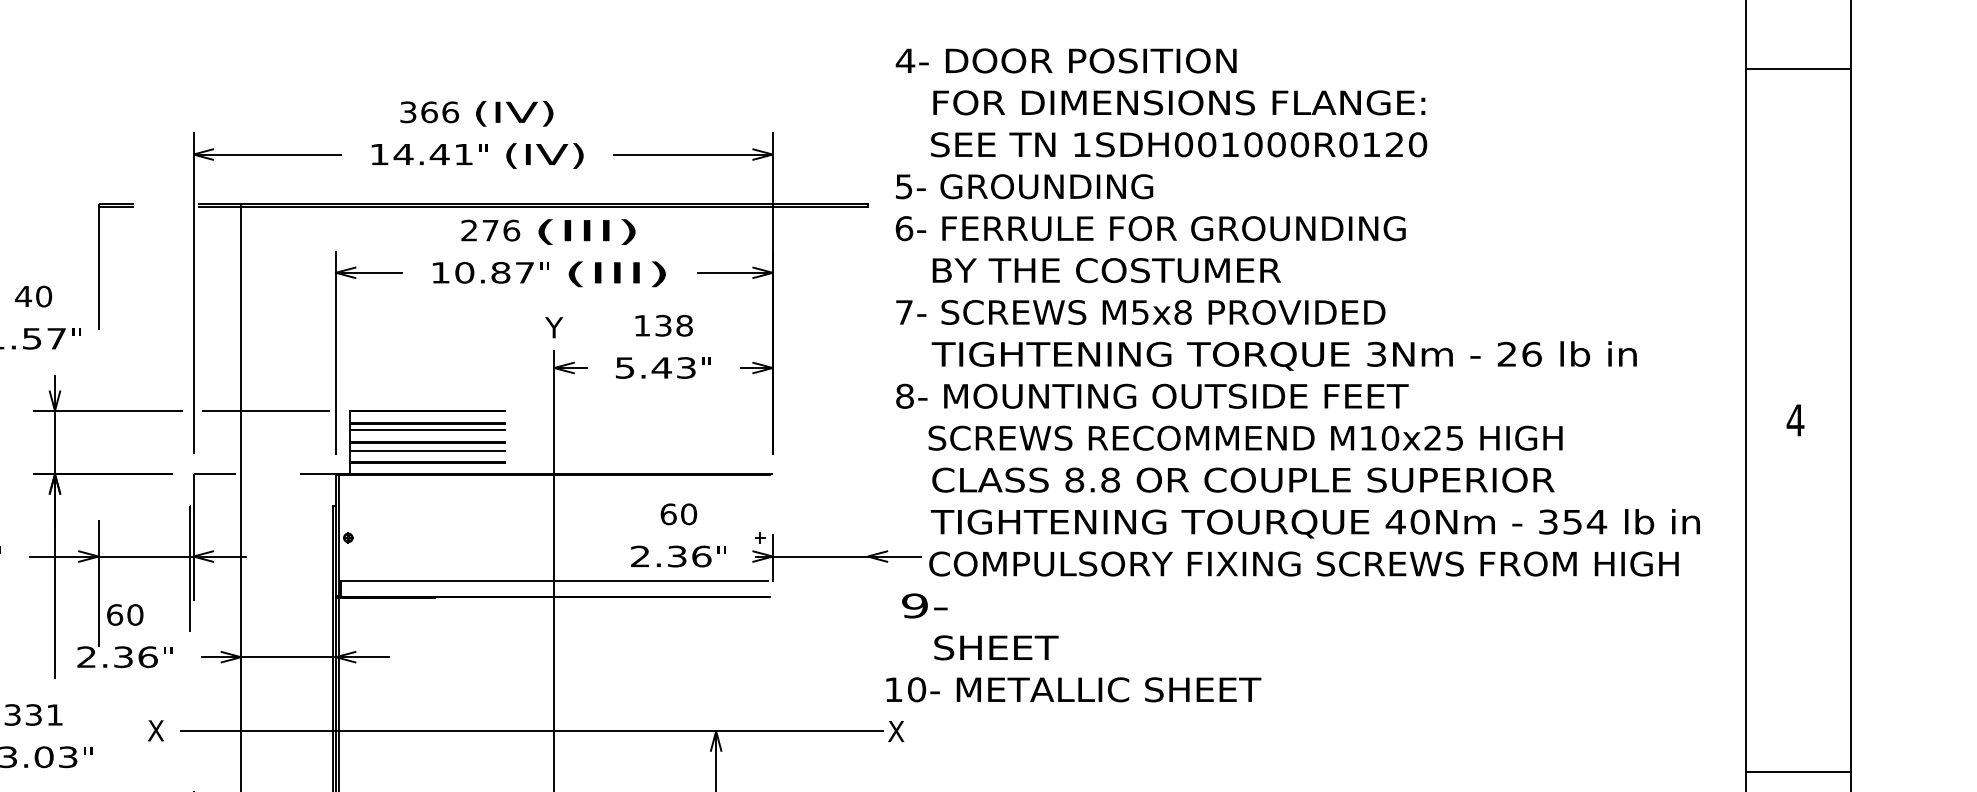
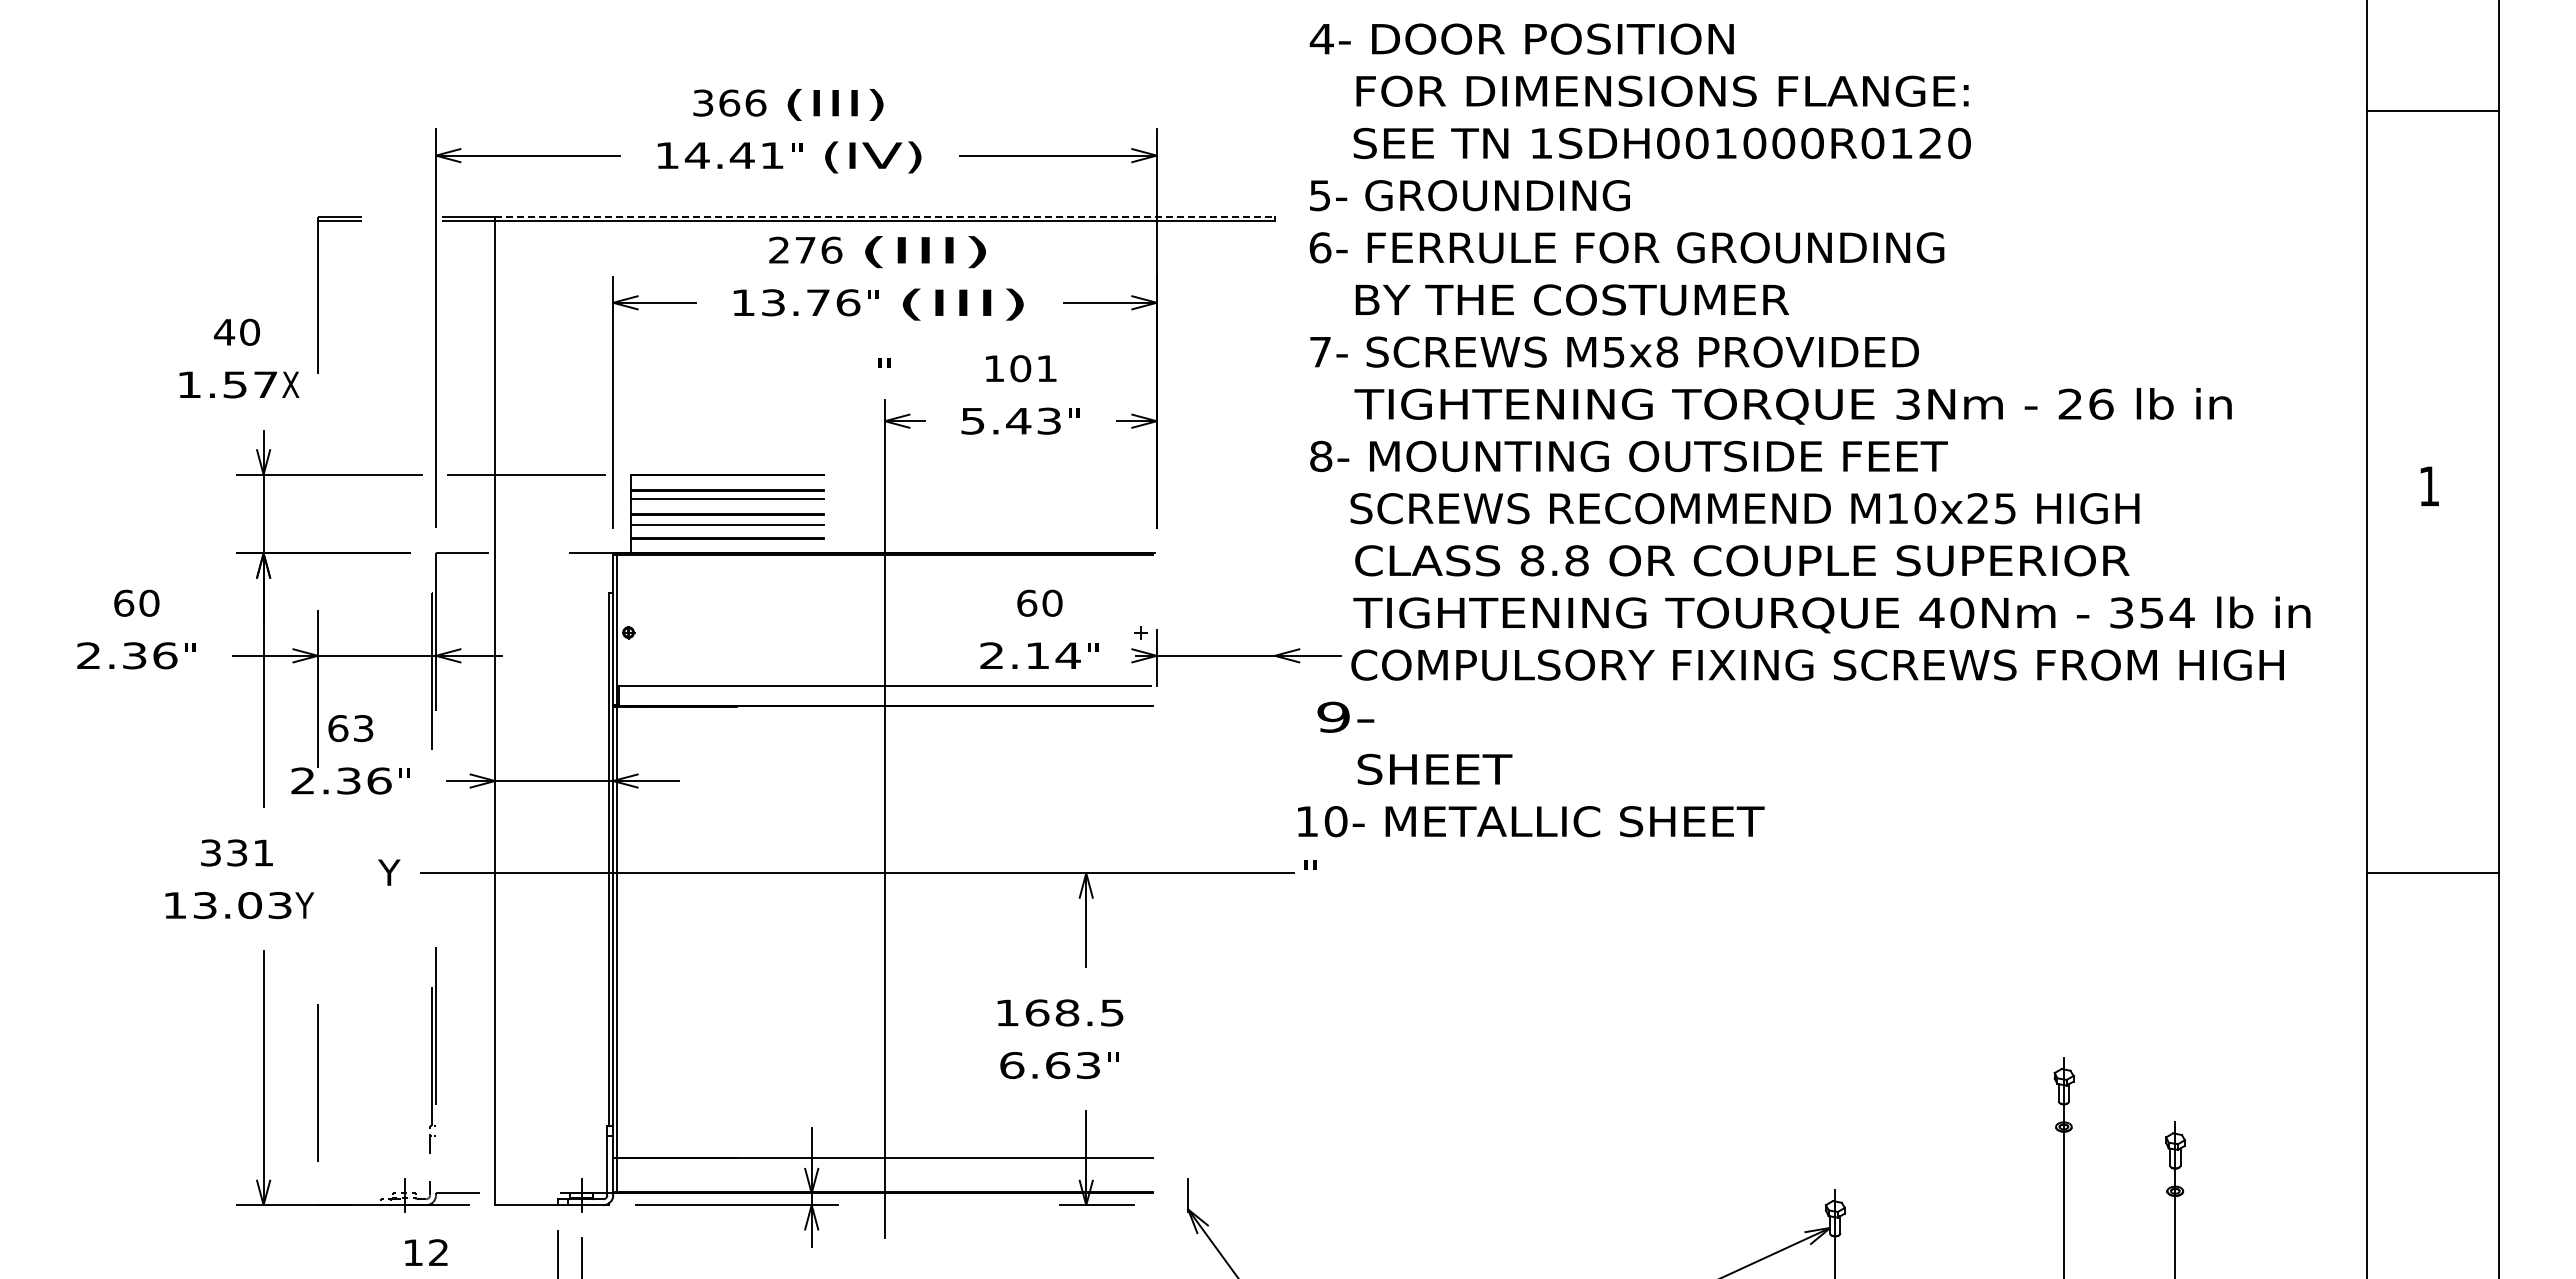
line: (1798, 68) -> (2432, 110), moved
text: (514, 113) -> (835, 104), (IV) -> (III)
line: (553, 203) -> (884, 216), solid -> dashed
text: (494, 272) -> (810, 302), 10.87 -> 13.76
text: (673, 325) -> (1033, 368), 138 -> 101
text: (553, 328) -> (884, 371), Y -> "
text: (76, 338) -> (290, 384), " -> X
text: (1795, 420) -> (2429, 486), 4 -> 1
text: (689, 556) -> (1053, 655), 2.36 -> 2.14
text: (135, 614) -> (363, 728), 60 -> 63
text: (156, 730) -> (389, 872), X -> Y
text: (896, 731) -> (1310, 873), X -> "
text: (87, 757) -> (304, 905), " -> Y
line: (1798, 772) -> (2432, 873), moved

